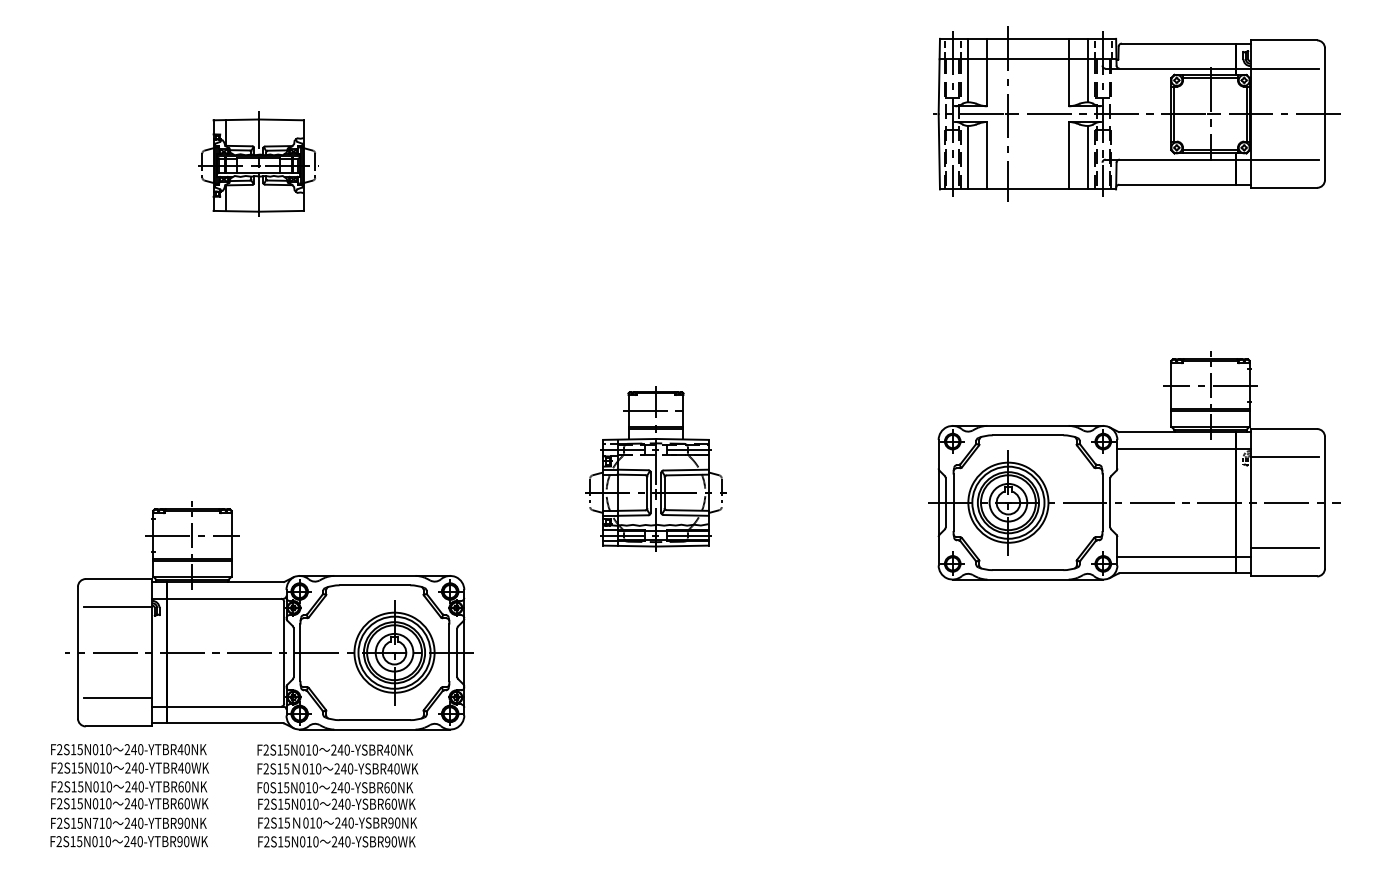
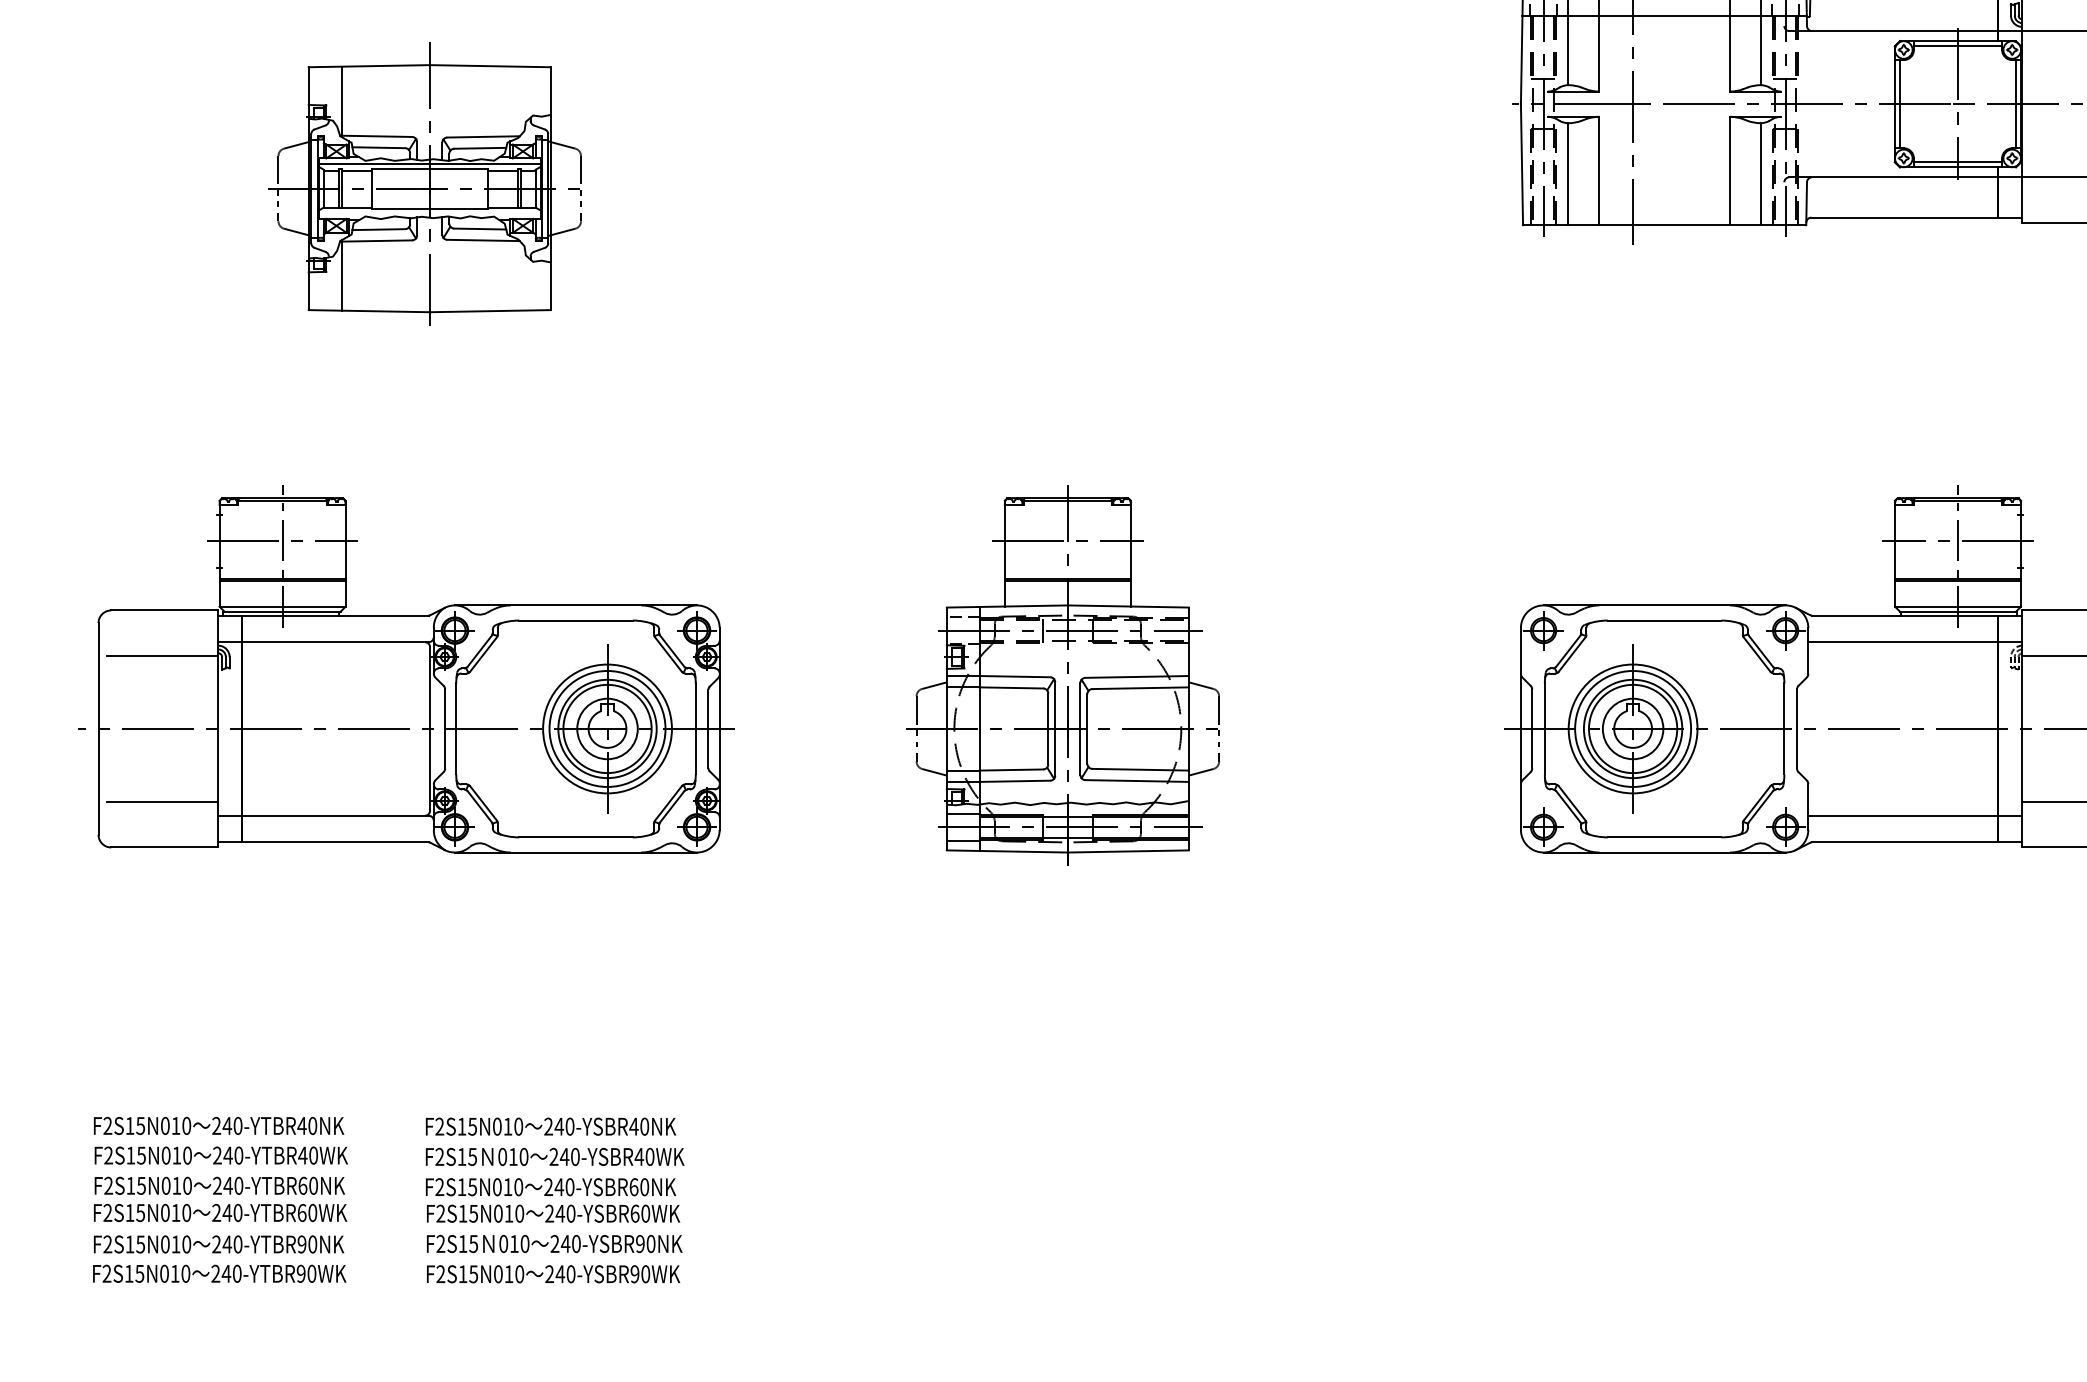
part: (256, 163) -> (424, 183), size x1.67
part: (653, 469) -> (1062, 675), size x1.43
part: (269, 615) -> (406, 669), moved
text: (265, 787) -> (438, 1186), F0S15N010 -> F2S15N010
text: (95, 822) -> (165, 1243), F2S15N710 -> F2S15N010

